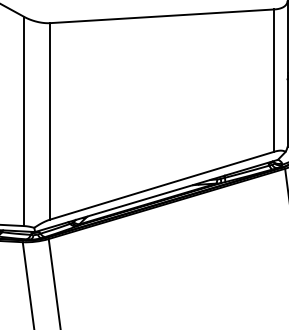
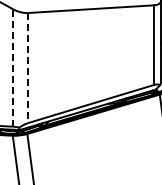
line: (24, 122) -> (13, 68), solid -> dashed
line: (50, 122) -> (28, 68), solid -> dashed

